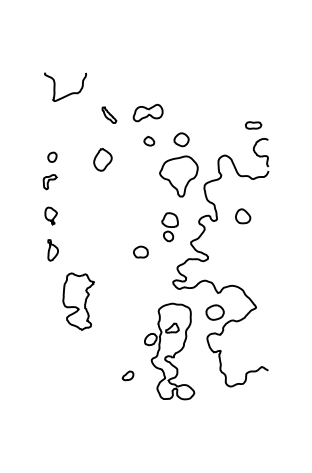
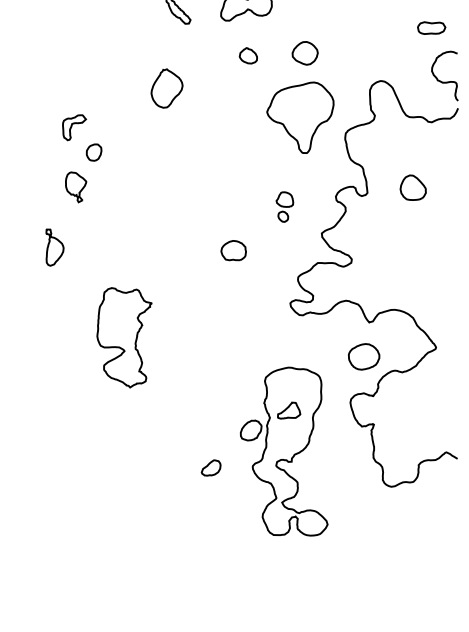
part: (52, 156) -> (94, 151), moved
part: (169, 227) -> (283, 207), size x0.6
part: (52, 250) -> (53, 247), moved
part: (169, 351) -> (283, 451), moved

